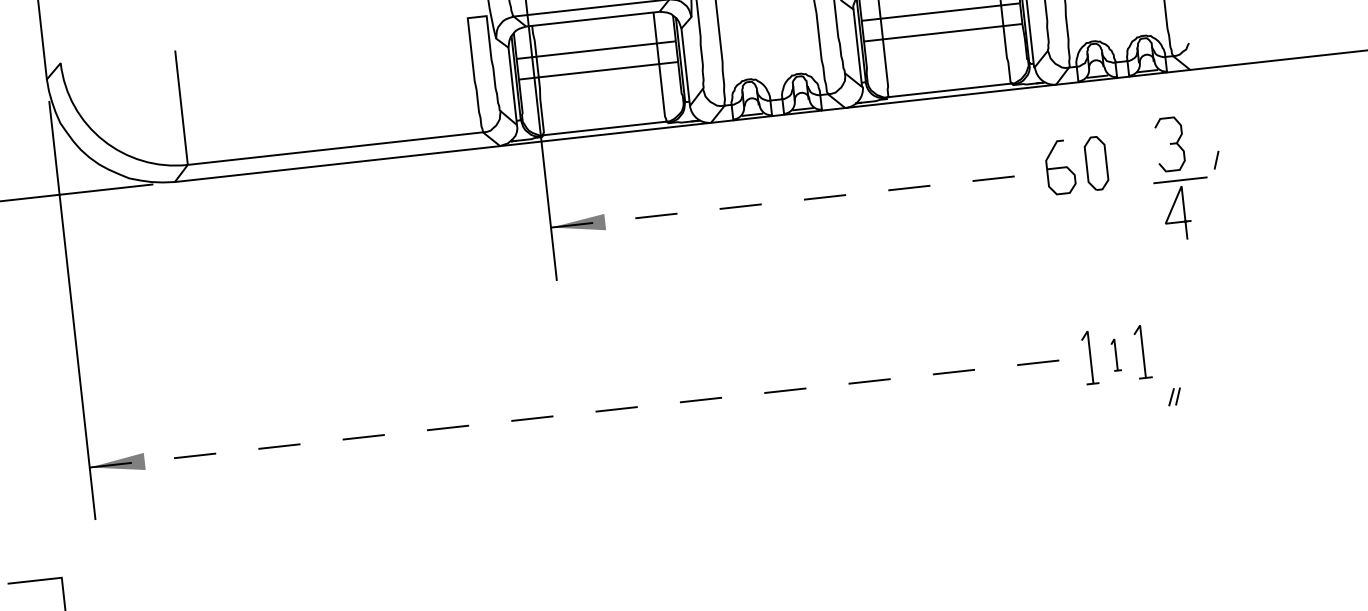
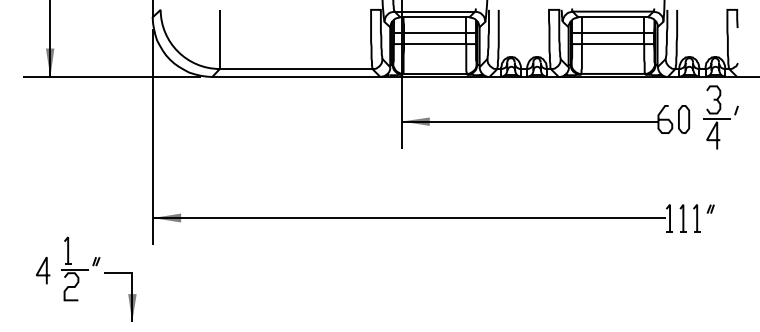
part: (1187, 176) -> (720, 117), moved
line: (799, 200) -> (530, 121), dashed -> solid
part: (1114, 355) -> (682, 218), size x1.67
part: (1174, 395) -> (710, 208), moved
line: (586, 413) -> (409, 218), dashed -> solid

